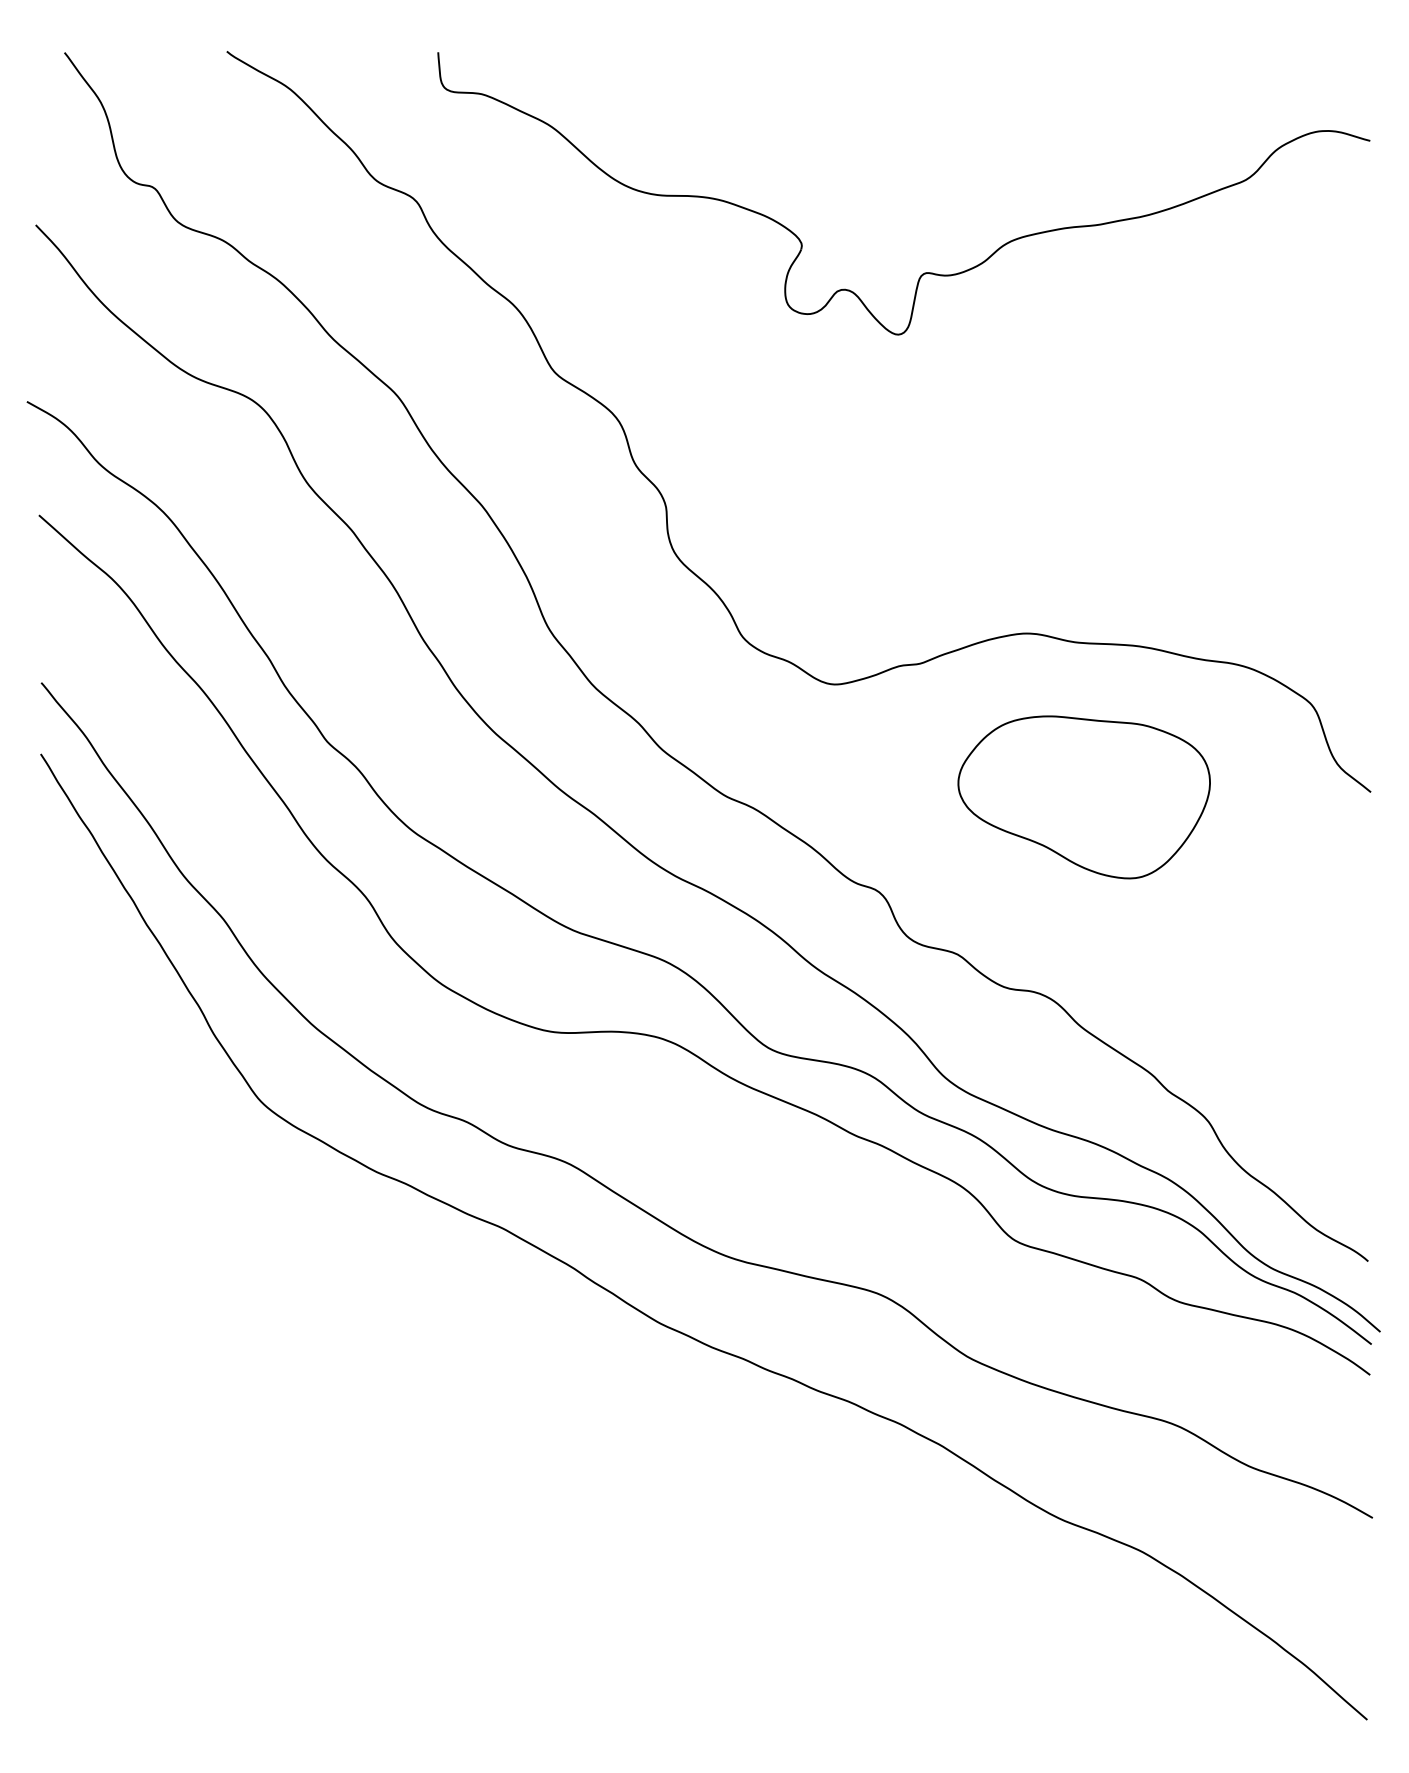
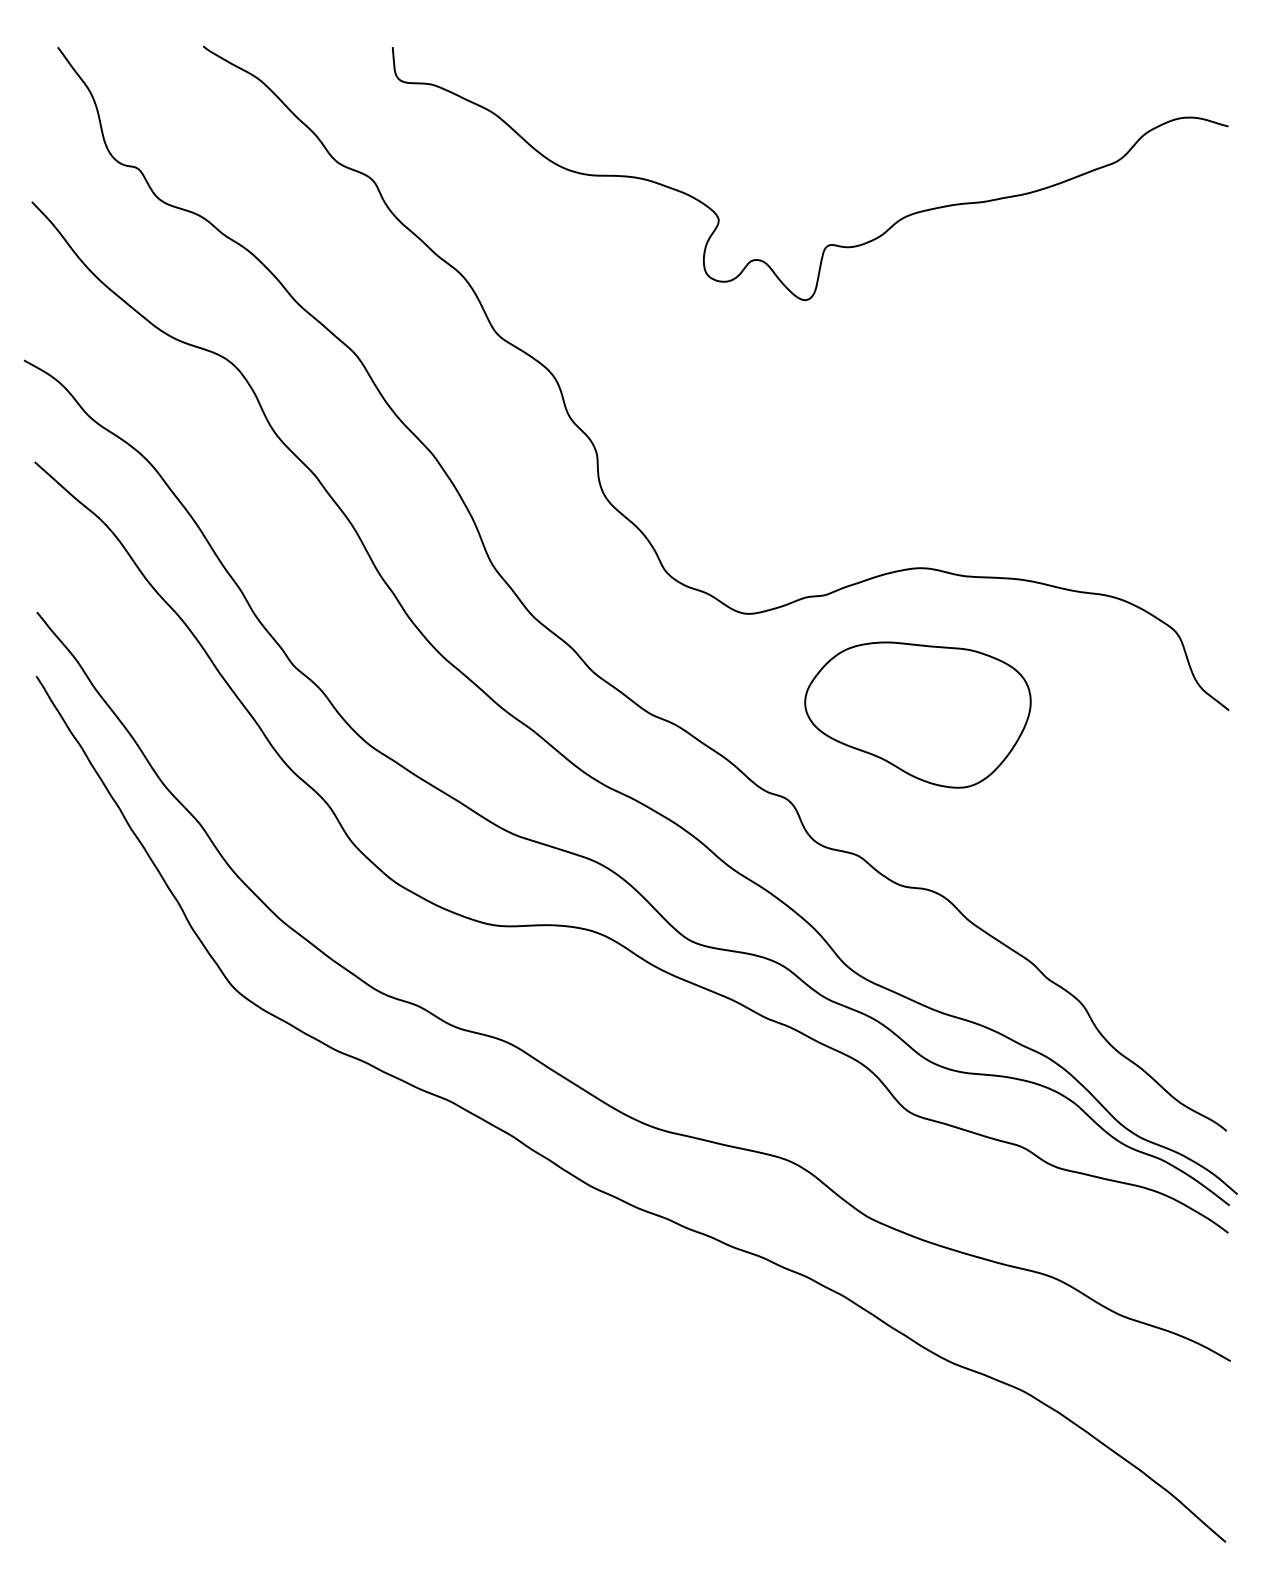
part: (1083, 796) -> (917, 714), moved

